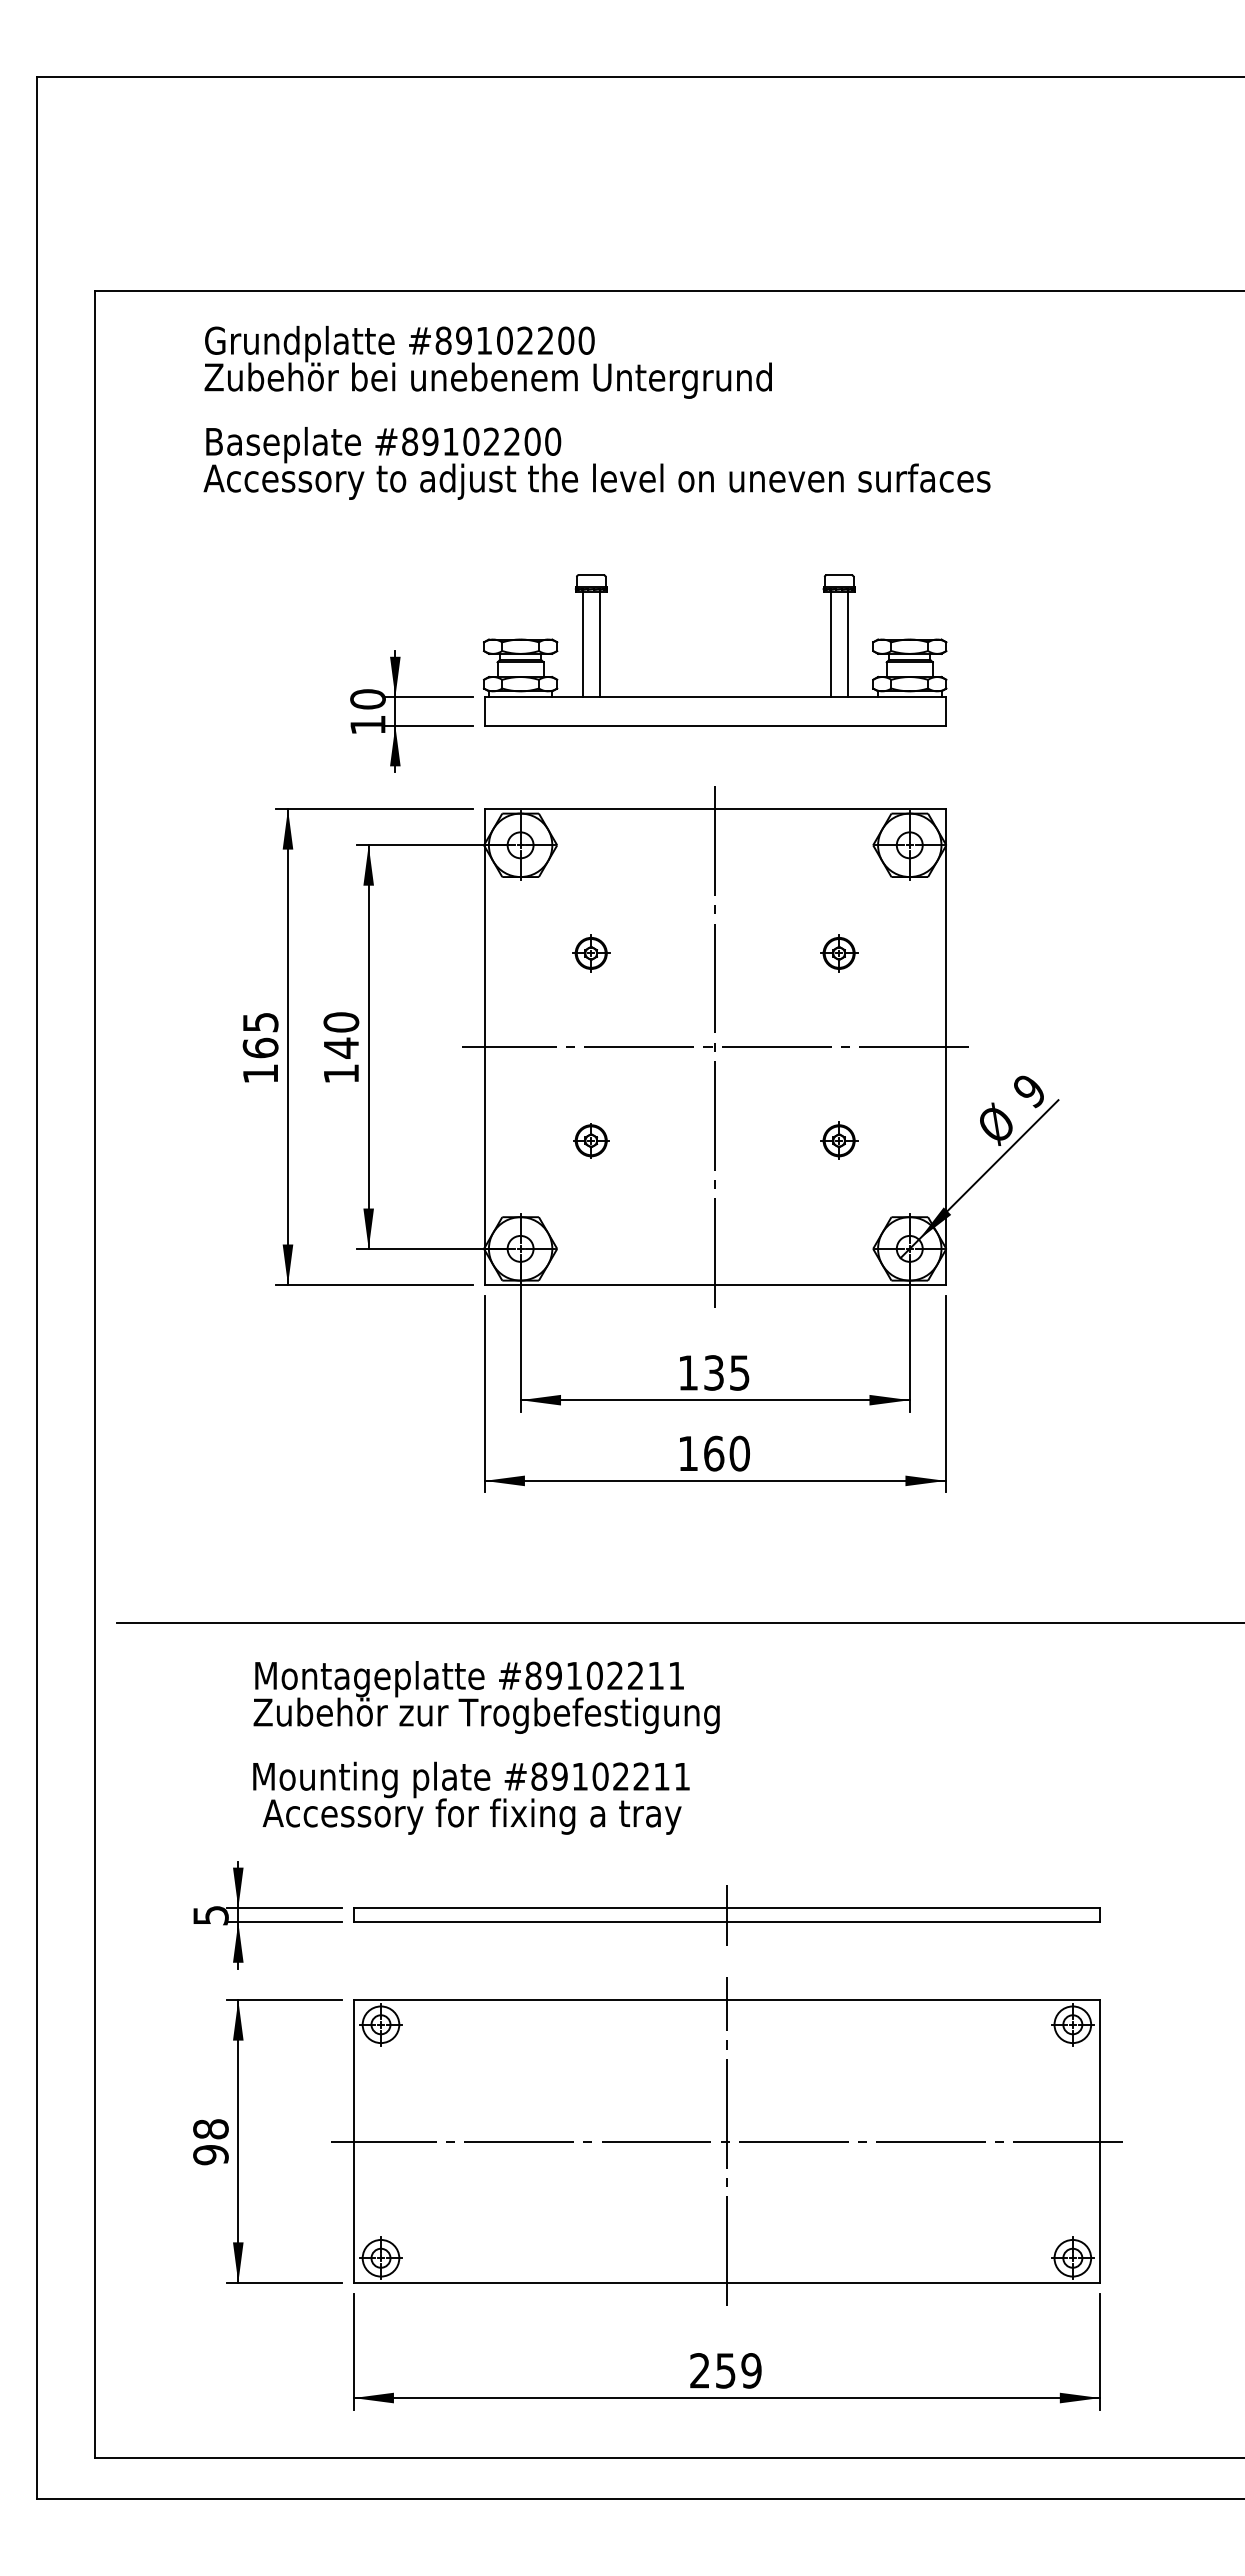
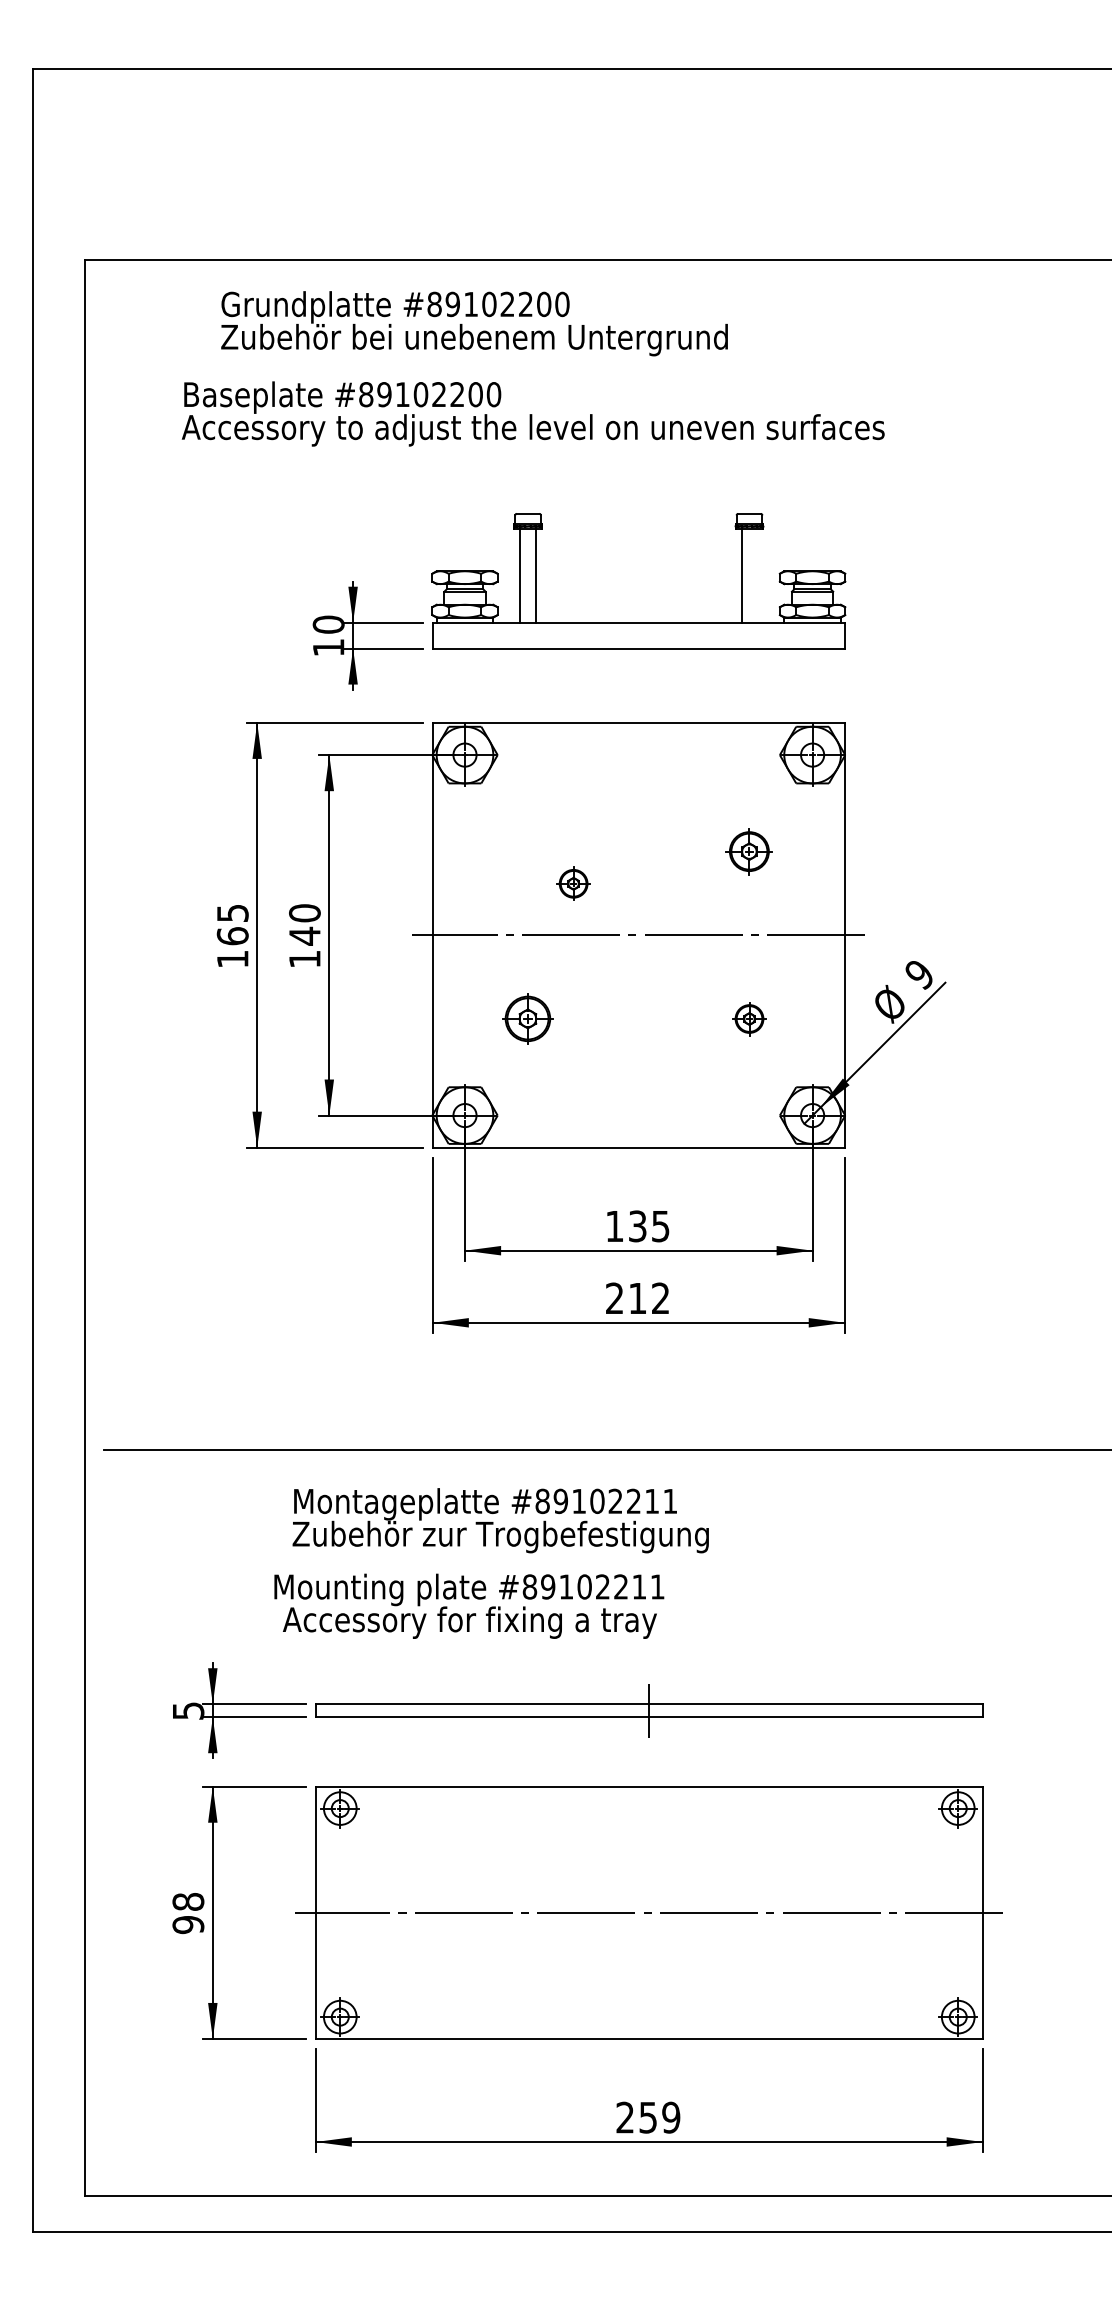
text: (487, 361) -> (473, 322), moved
line: (847, 644) -> (756, 575), removed
part: (591, 953) -> (573, 883), moved
part: (839, 953) -> (749, 851), size x1.4
line: (715, 1047) -> (639, 935), removed
part: (591, 1140) -> (528, 1018), size x1.6
text: (713, 1453) -> (637, 1298), 160 -> 212
text: (486, 1697) -> (500, 1520), moved
text: (471, 1797) -> (469, 1605), moved
line: (726, 2141) -> (648, 1912), removed

